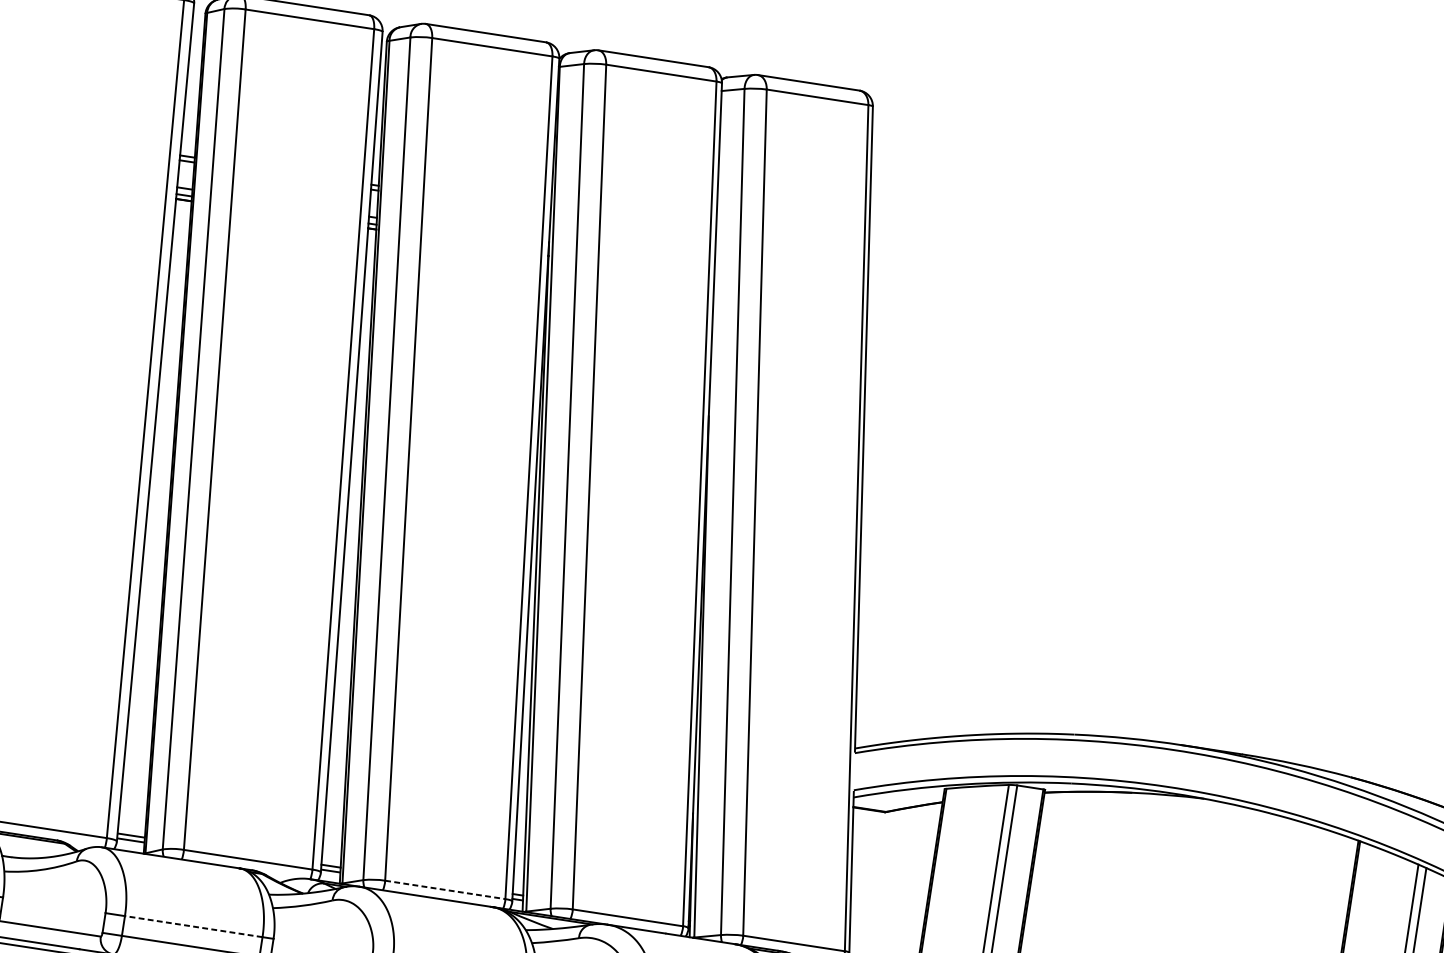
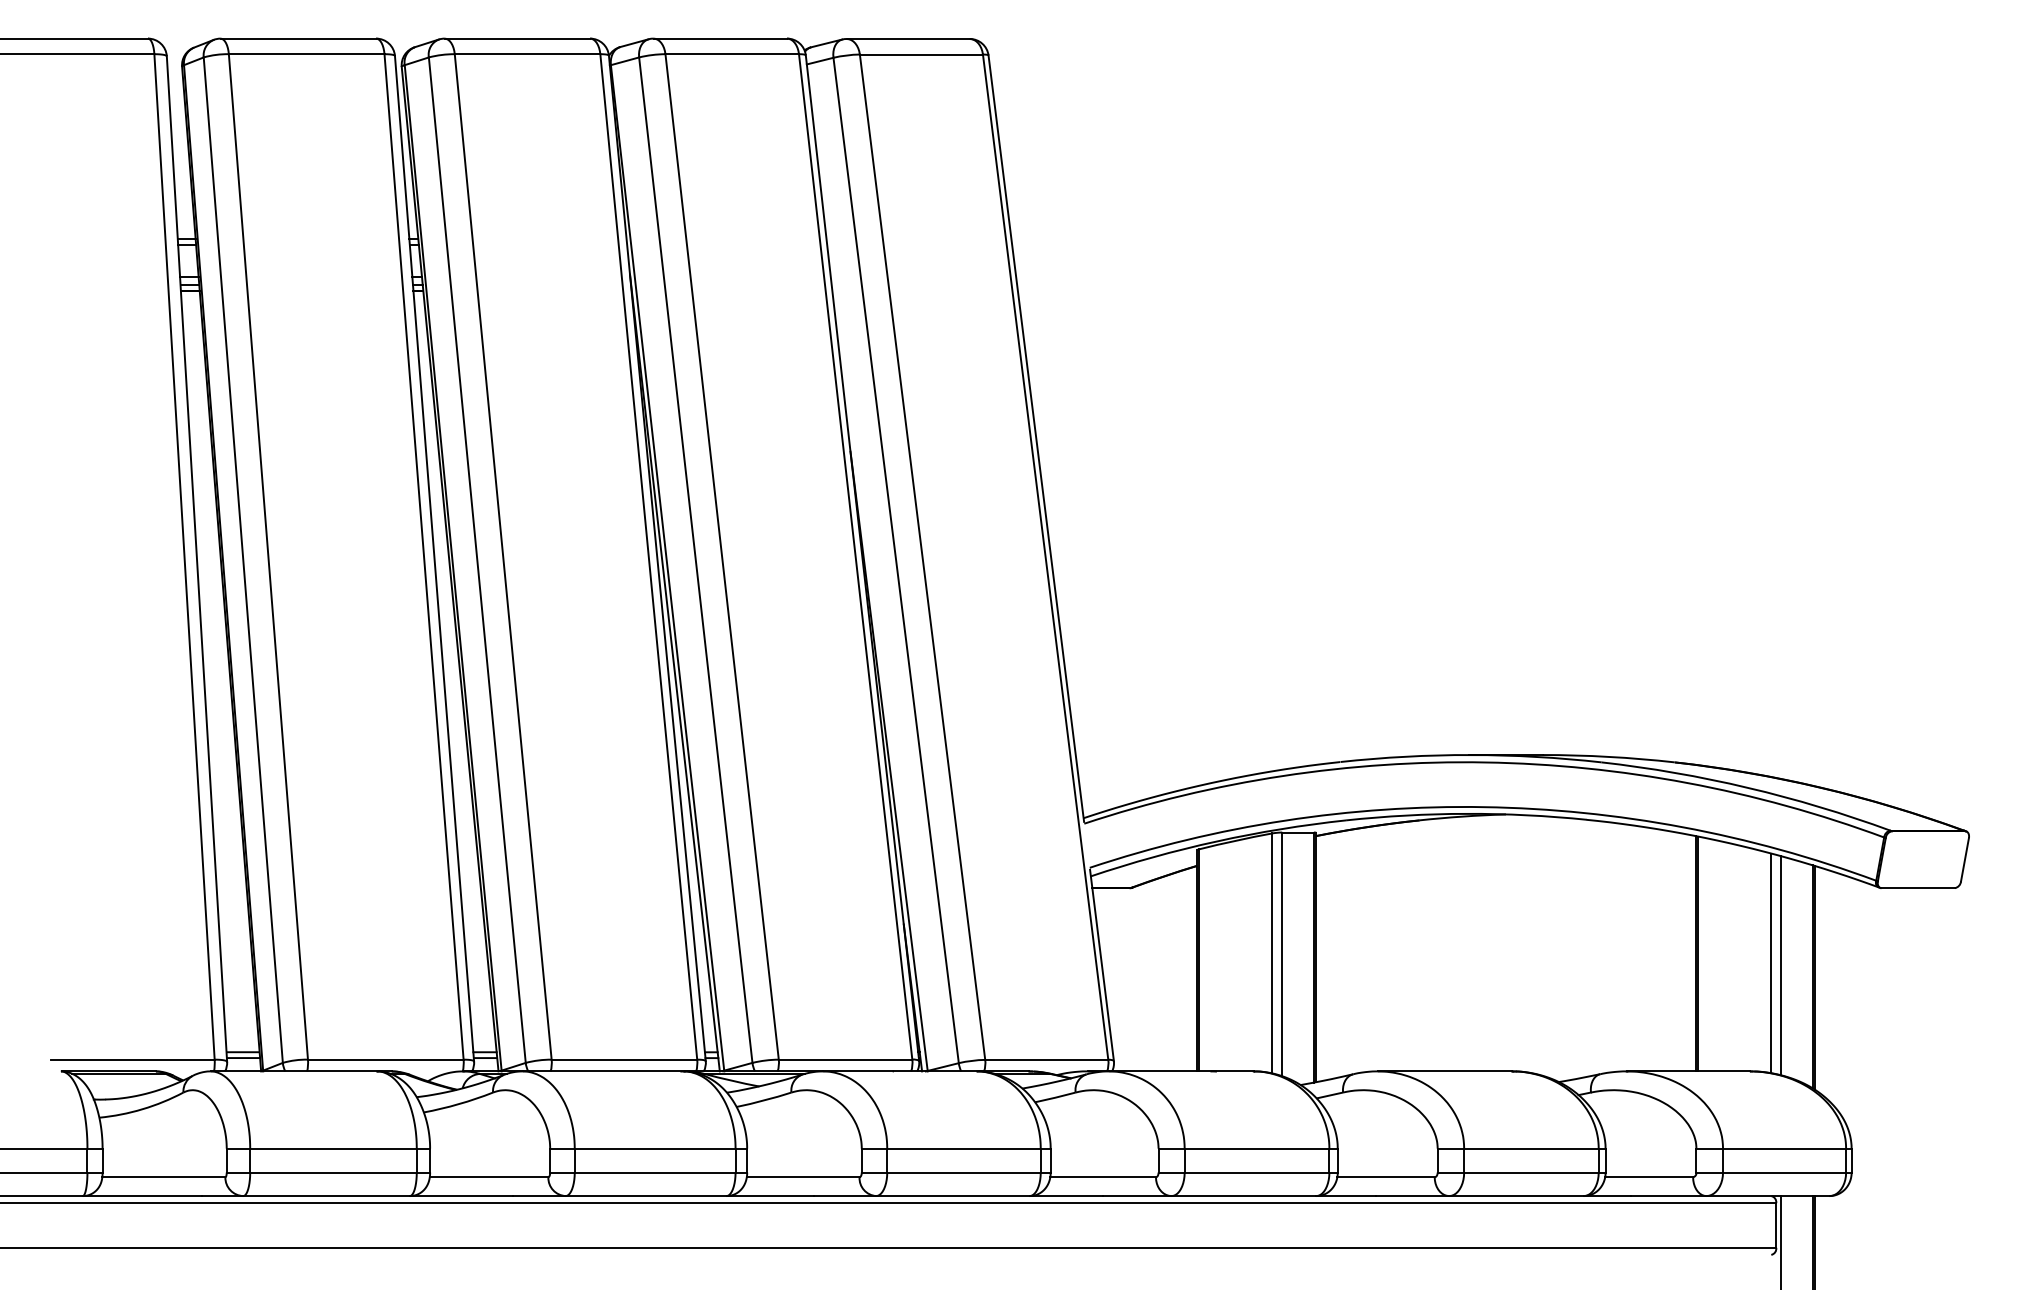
line: (445, 889) -> (624, 1059), dashed -> solid
line: (193, 926) -> (333, 1148), dashed -> solid

